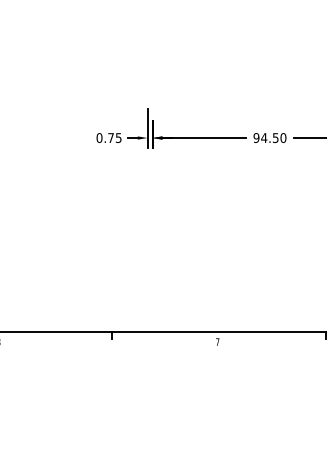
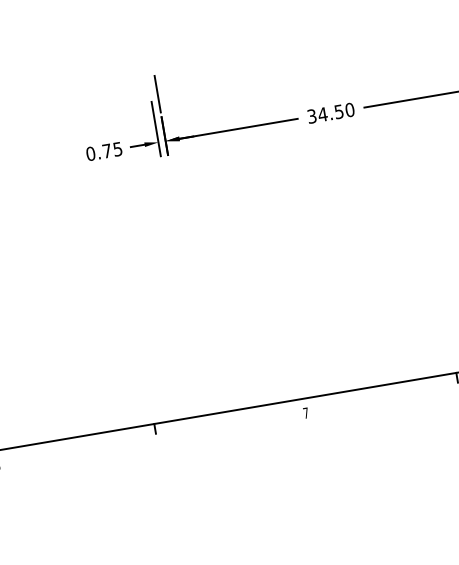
line: (152, 104) -> (157, 93), added
text: (256, 137) -> (311, 115), 94.50 -> 34.50

